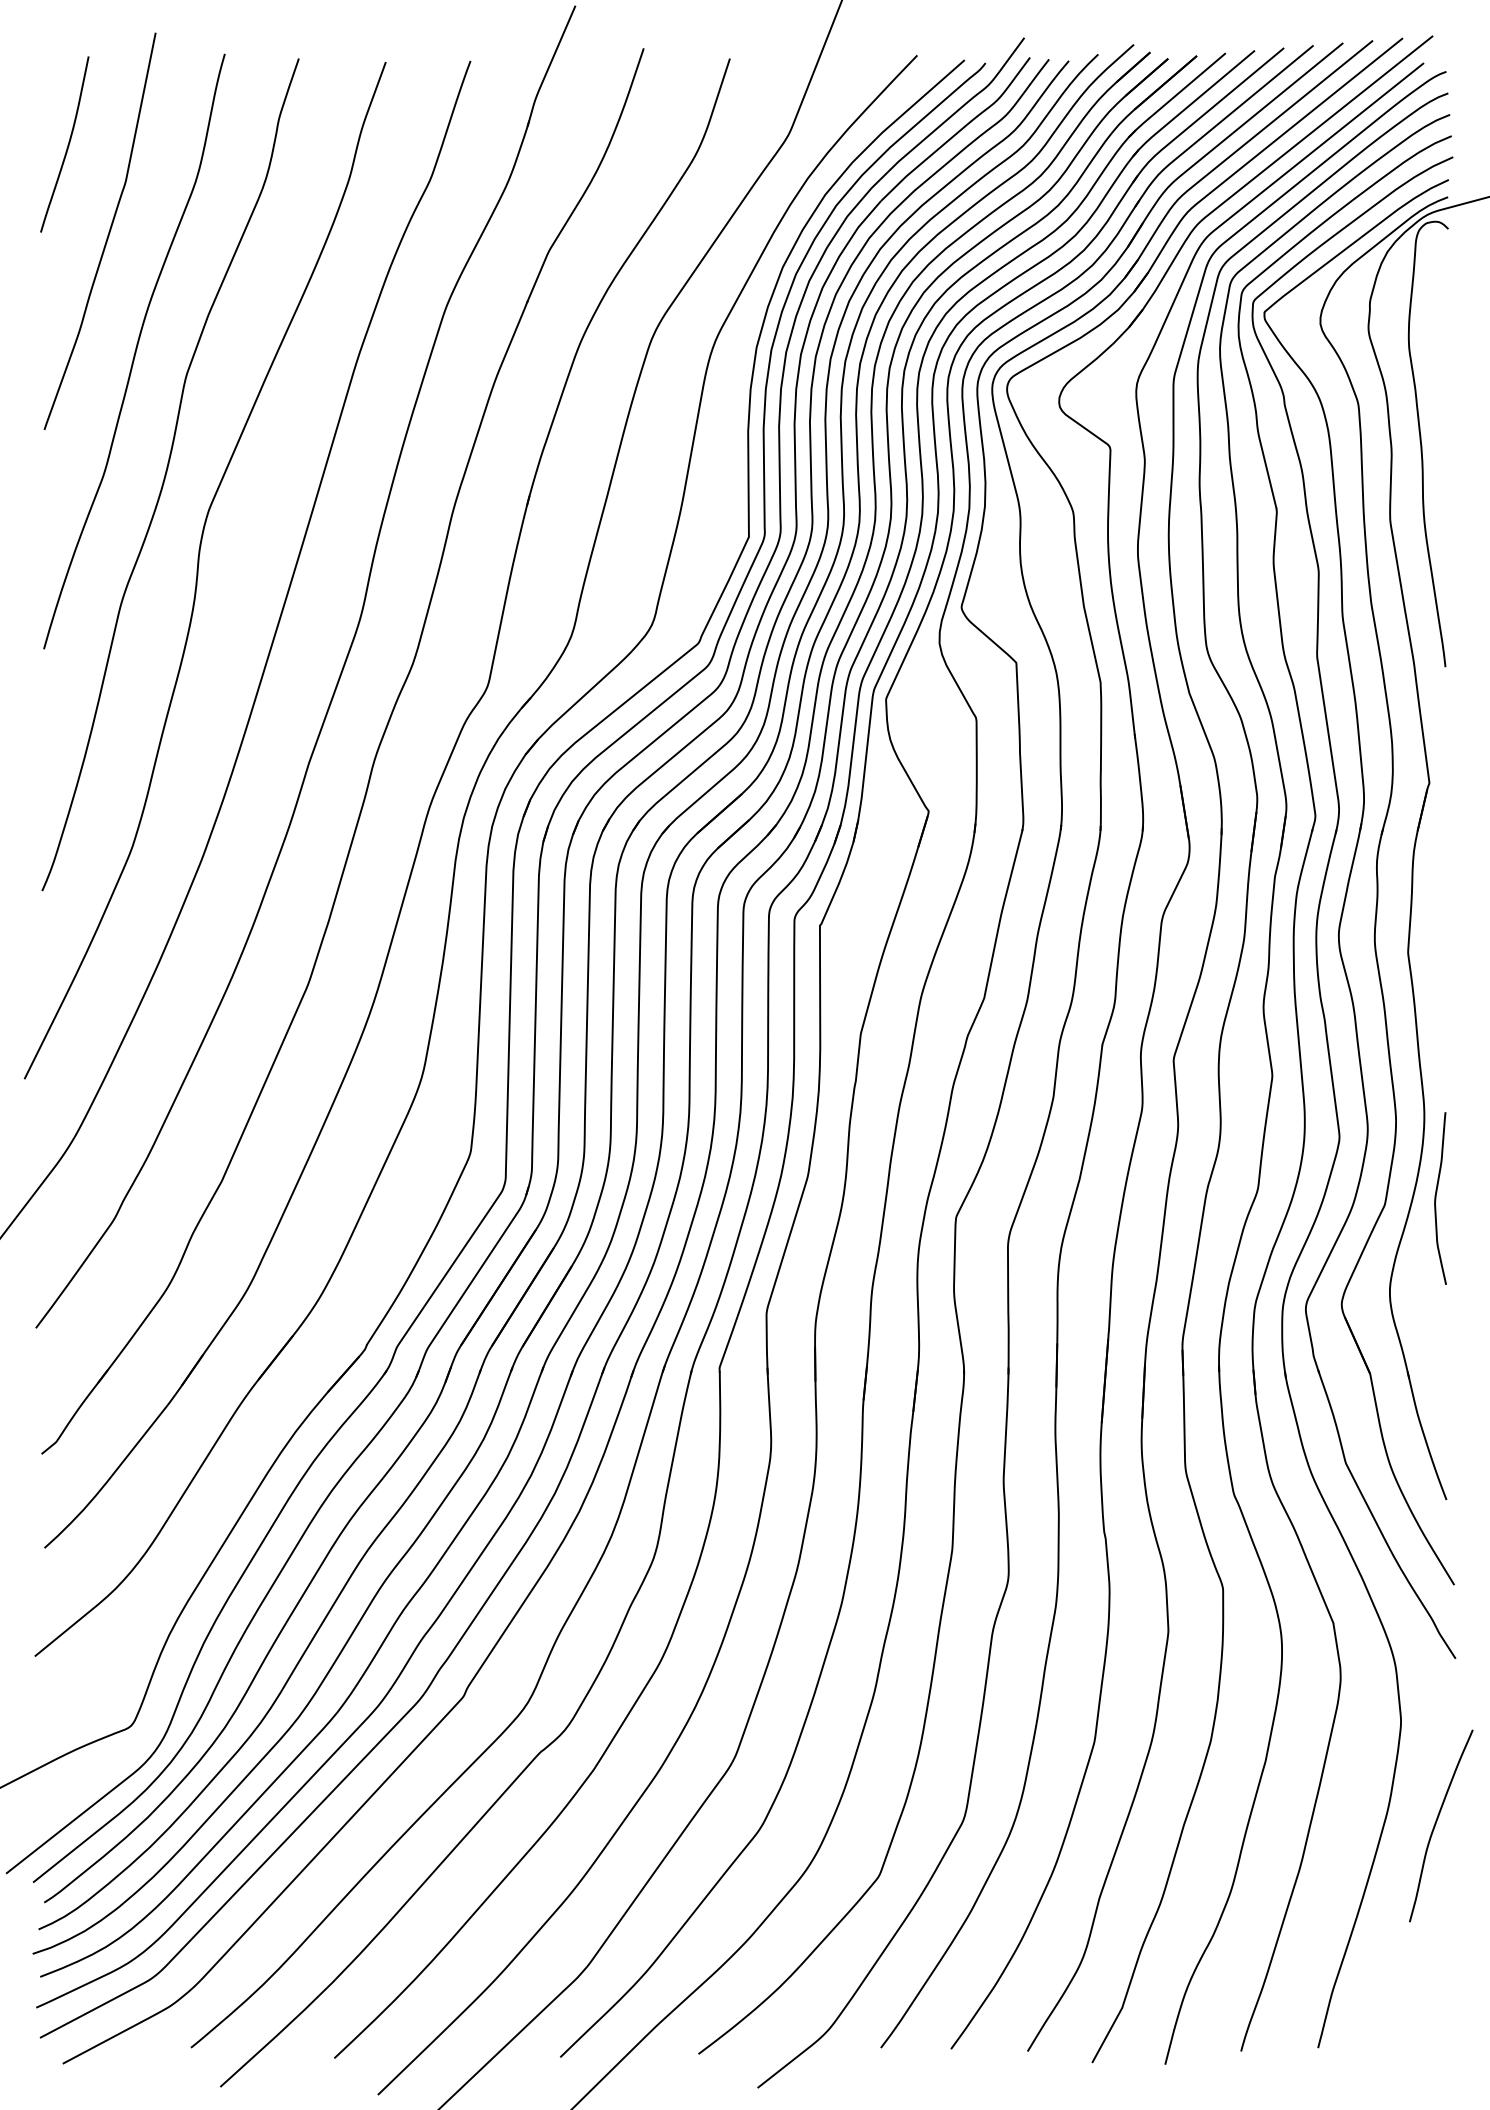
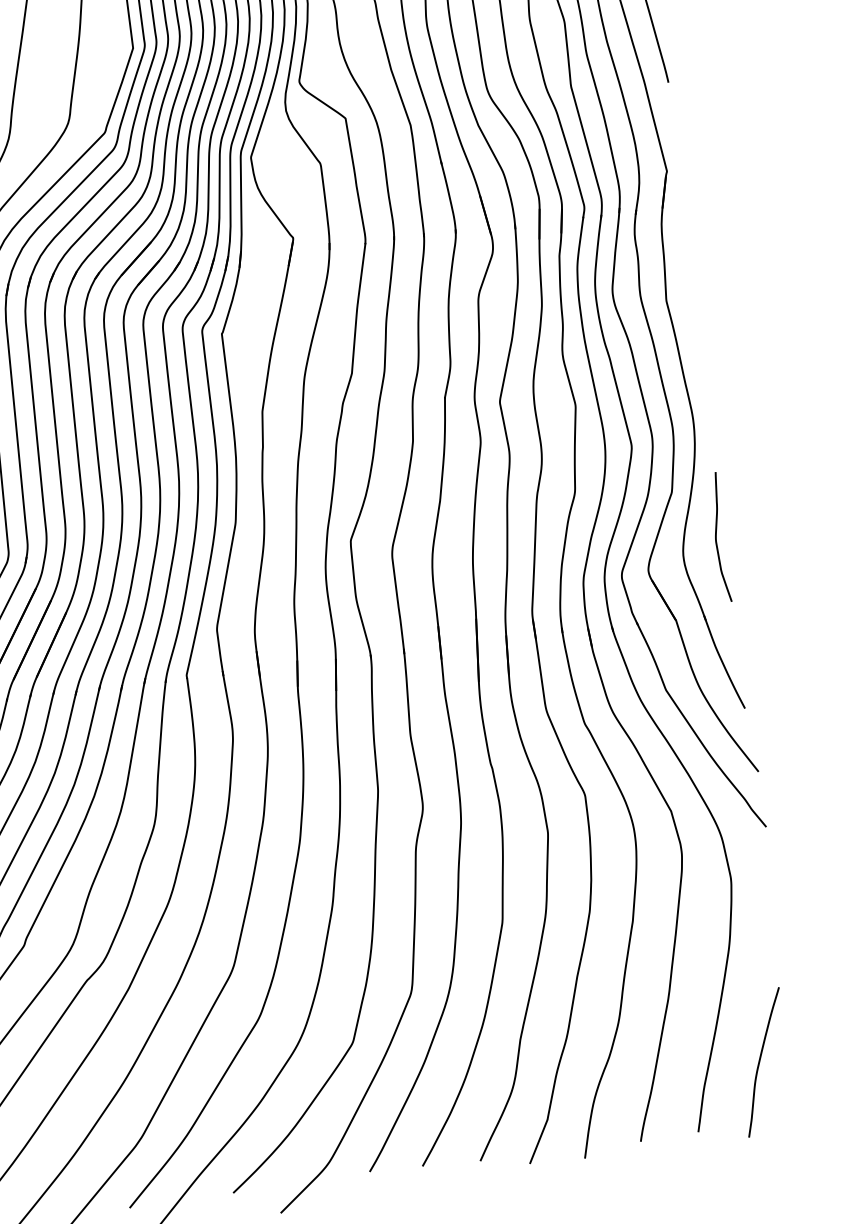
curve: (1436, 1198) -> (716, 537), moved
curve: (1436, 1824) -> (760, 1061), moved

